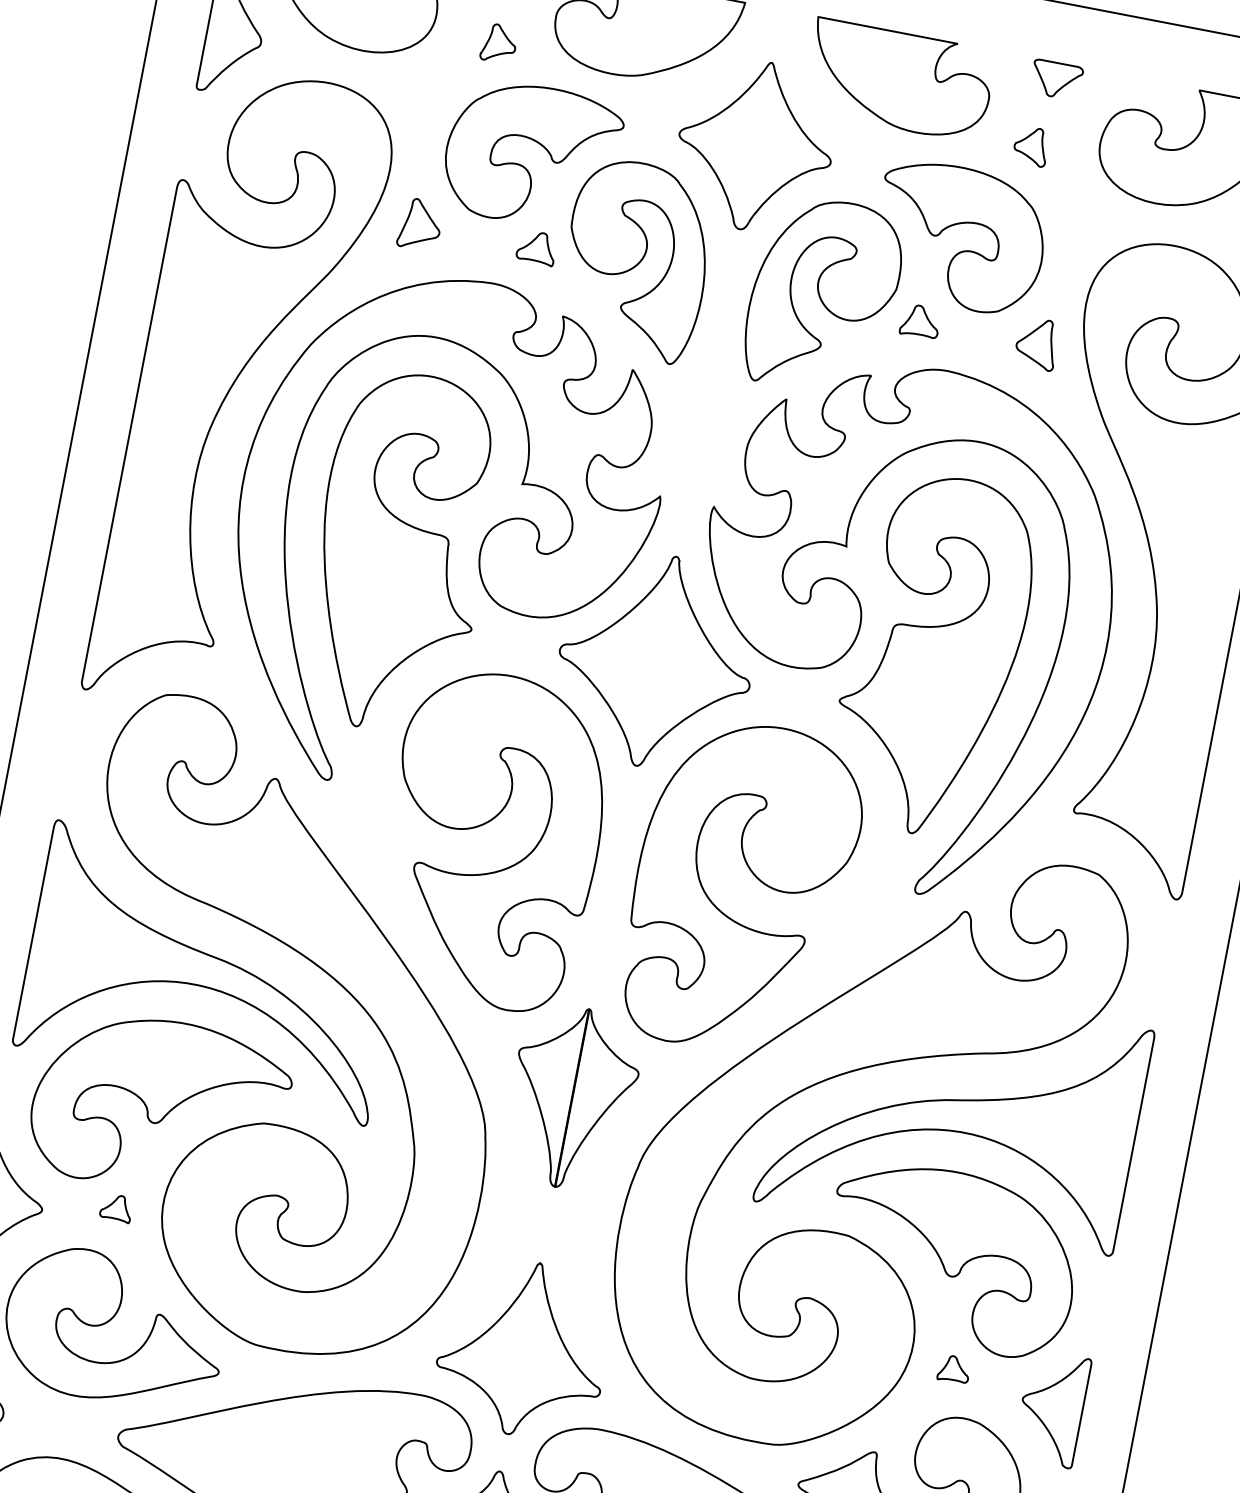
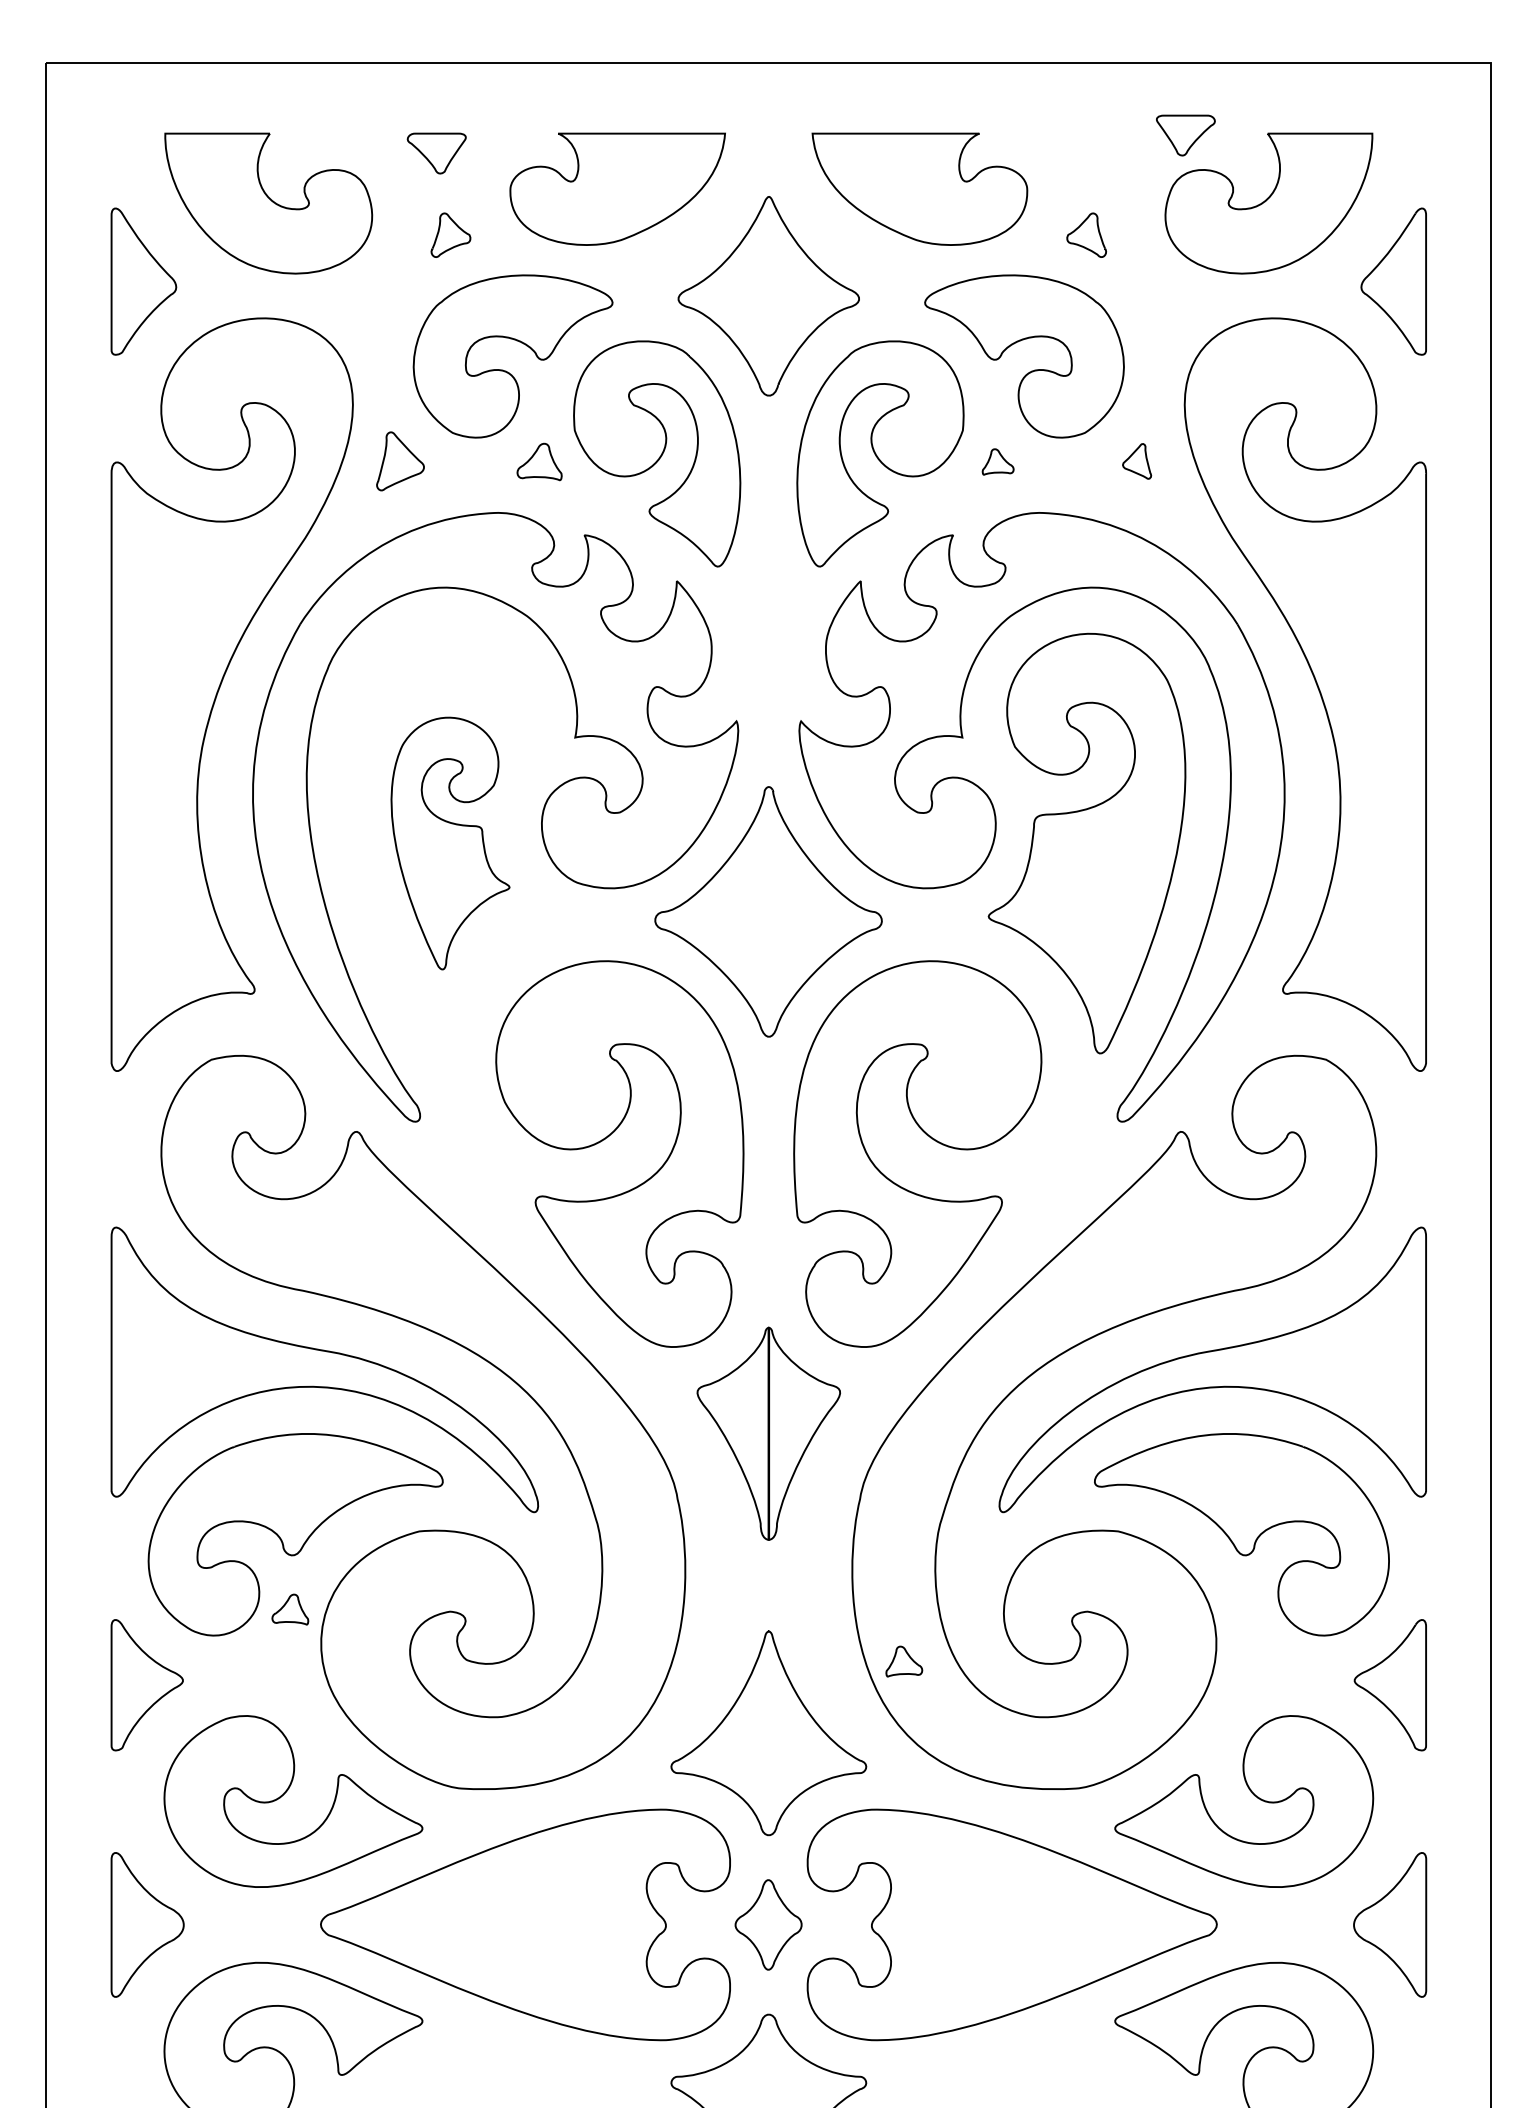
part: (1056, 80) -> (1185, 135), moved
part: (921, 321) -> (998, 461), size x0.7
part: (1036, 343) -> (1136, 461), size x0.6
part: (400, 552) -> (450, 843), size x0.6
part: (116, 1207) -> (290, 1609), moved
part: (954, 1369) -> (904, 1661), moved

